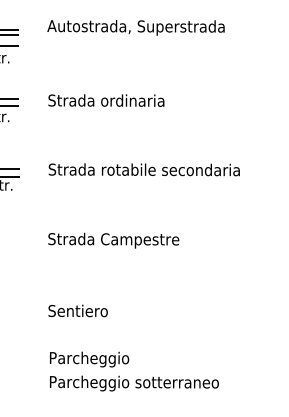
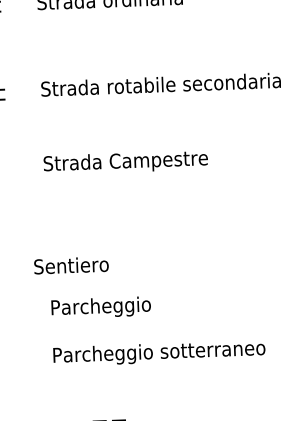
text: (113, 240) -> (125, 162), moved
text: (77, 310) -> (70, 264), moved
text: (89, 359) -> (101, 307), moved

